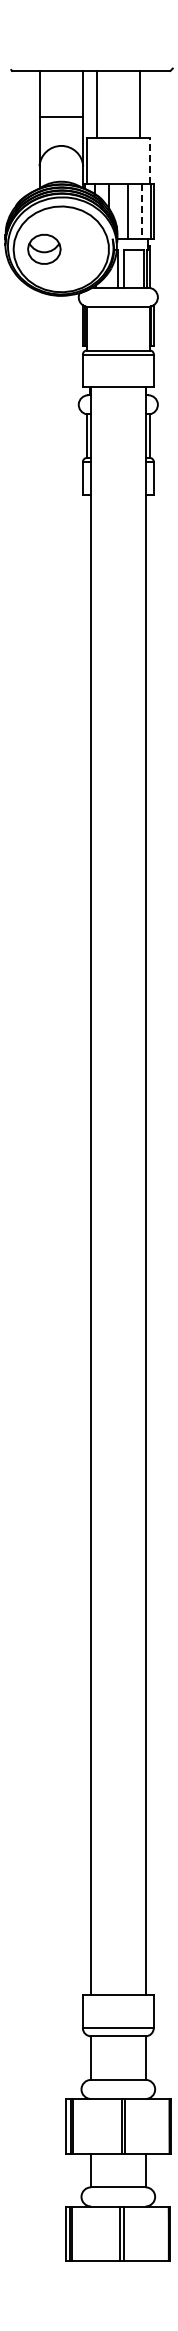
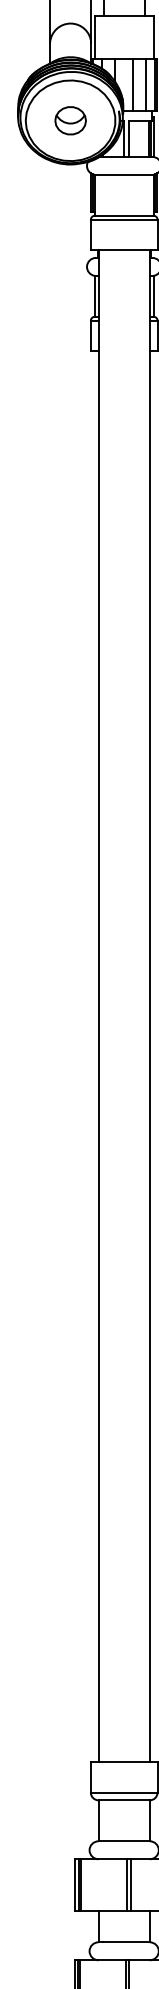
line: (149, 160) -> (153, 37), dashed -> solid
line: (142, 211) -> (146, 85), dashed -> solid
part: (44, 249) -> (70, 120), moved

